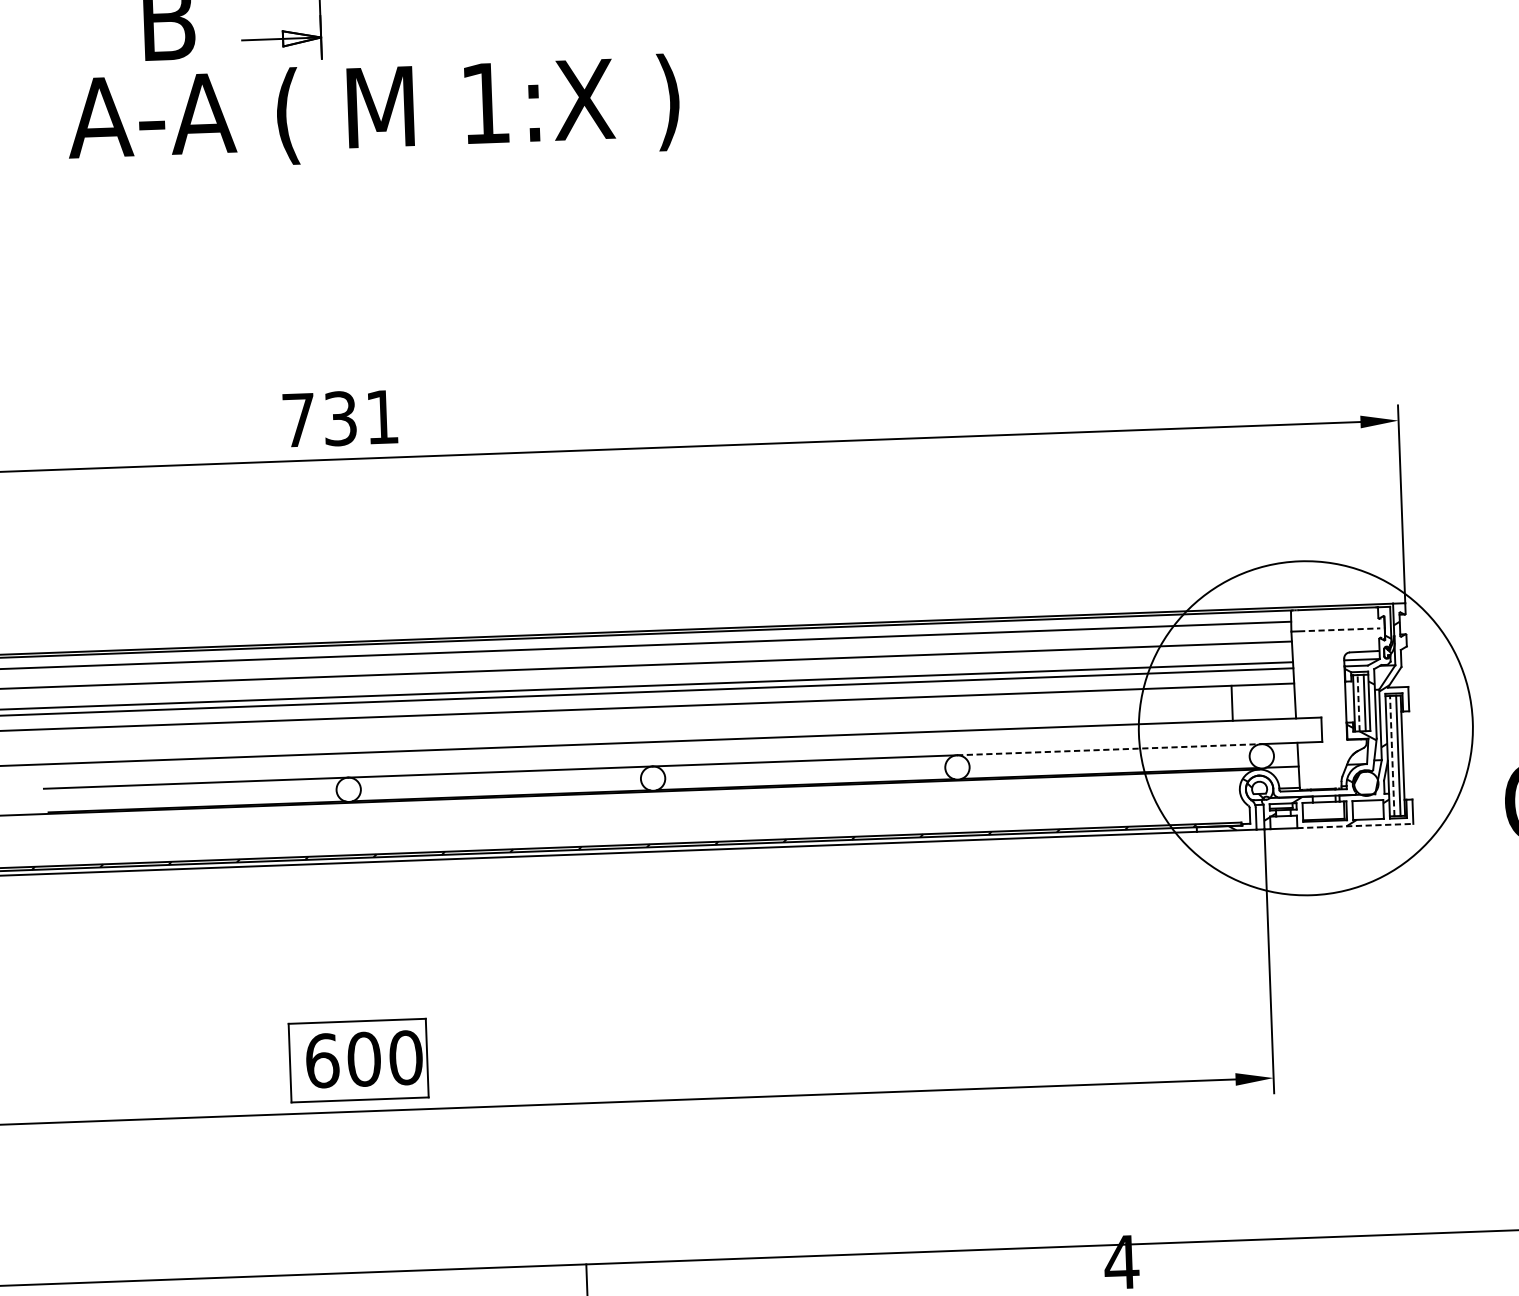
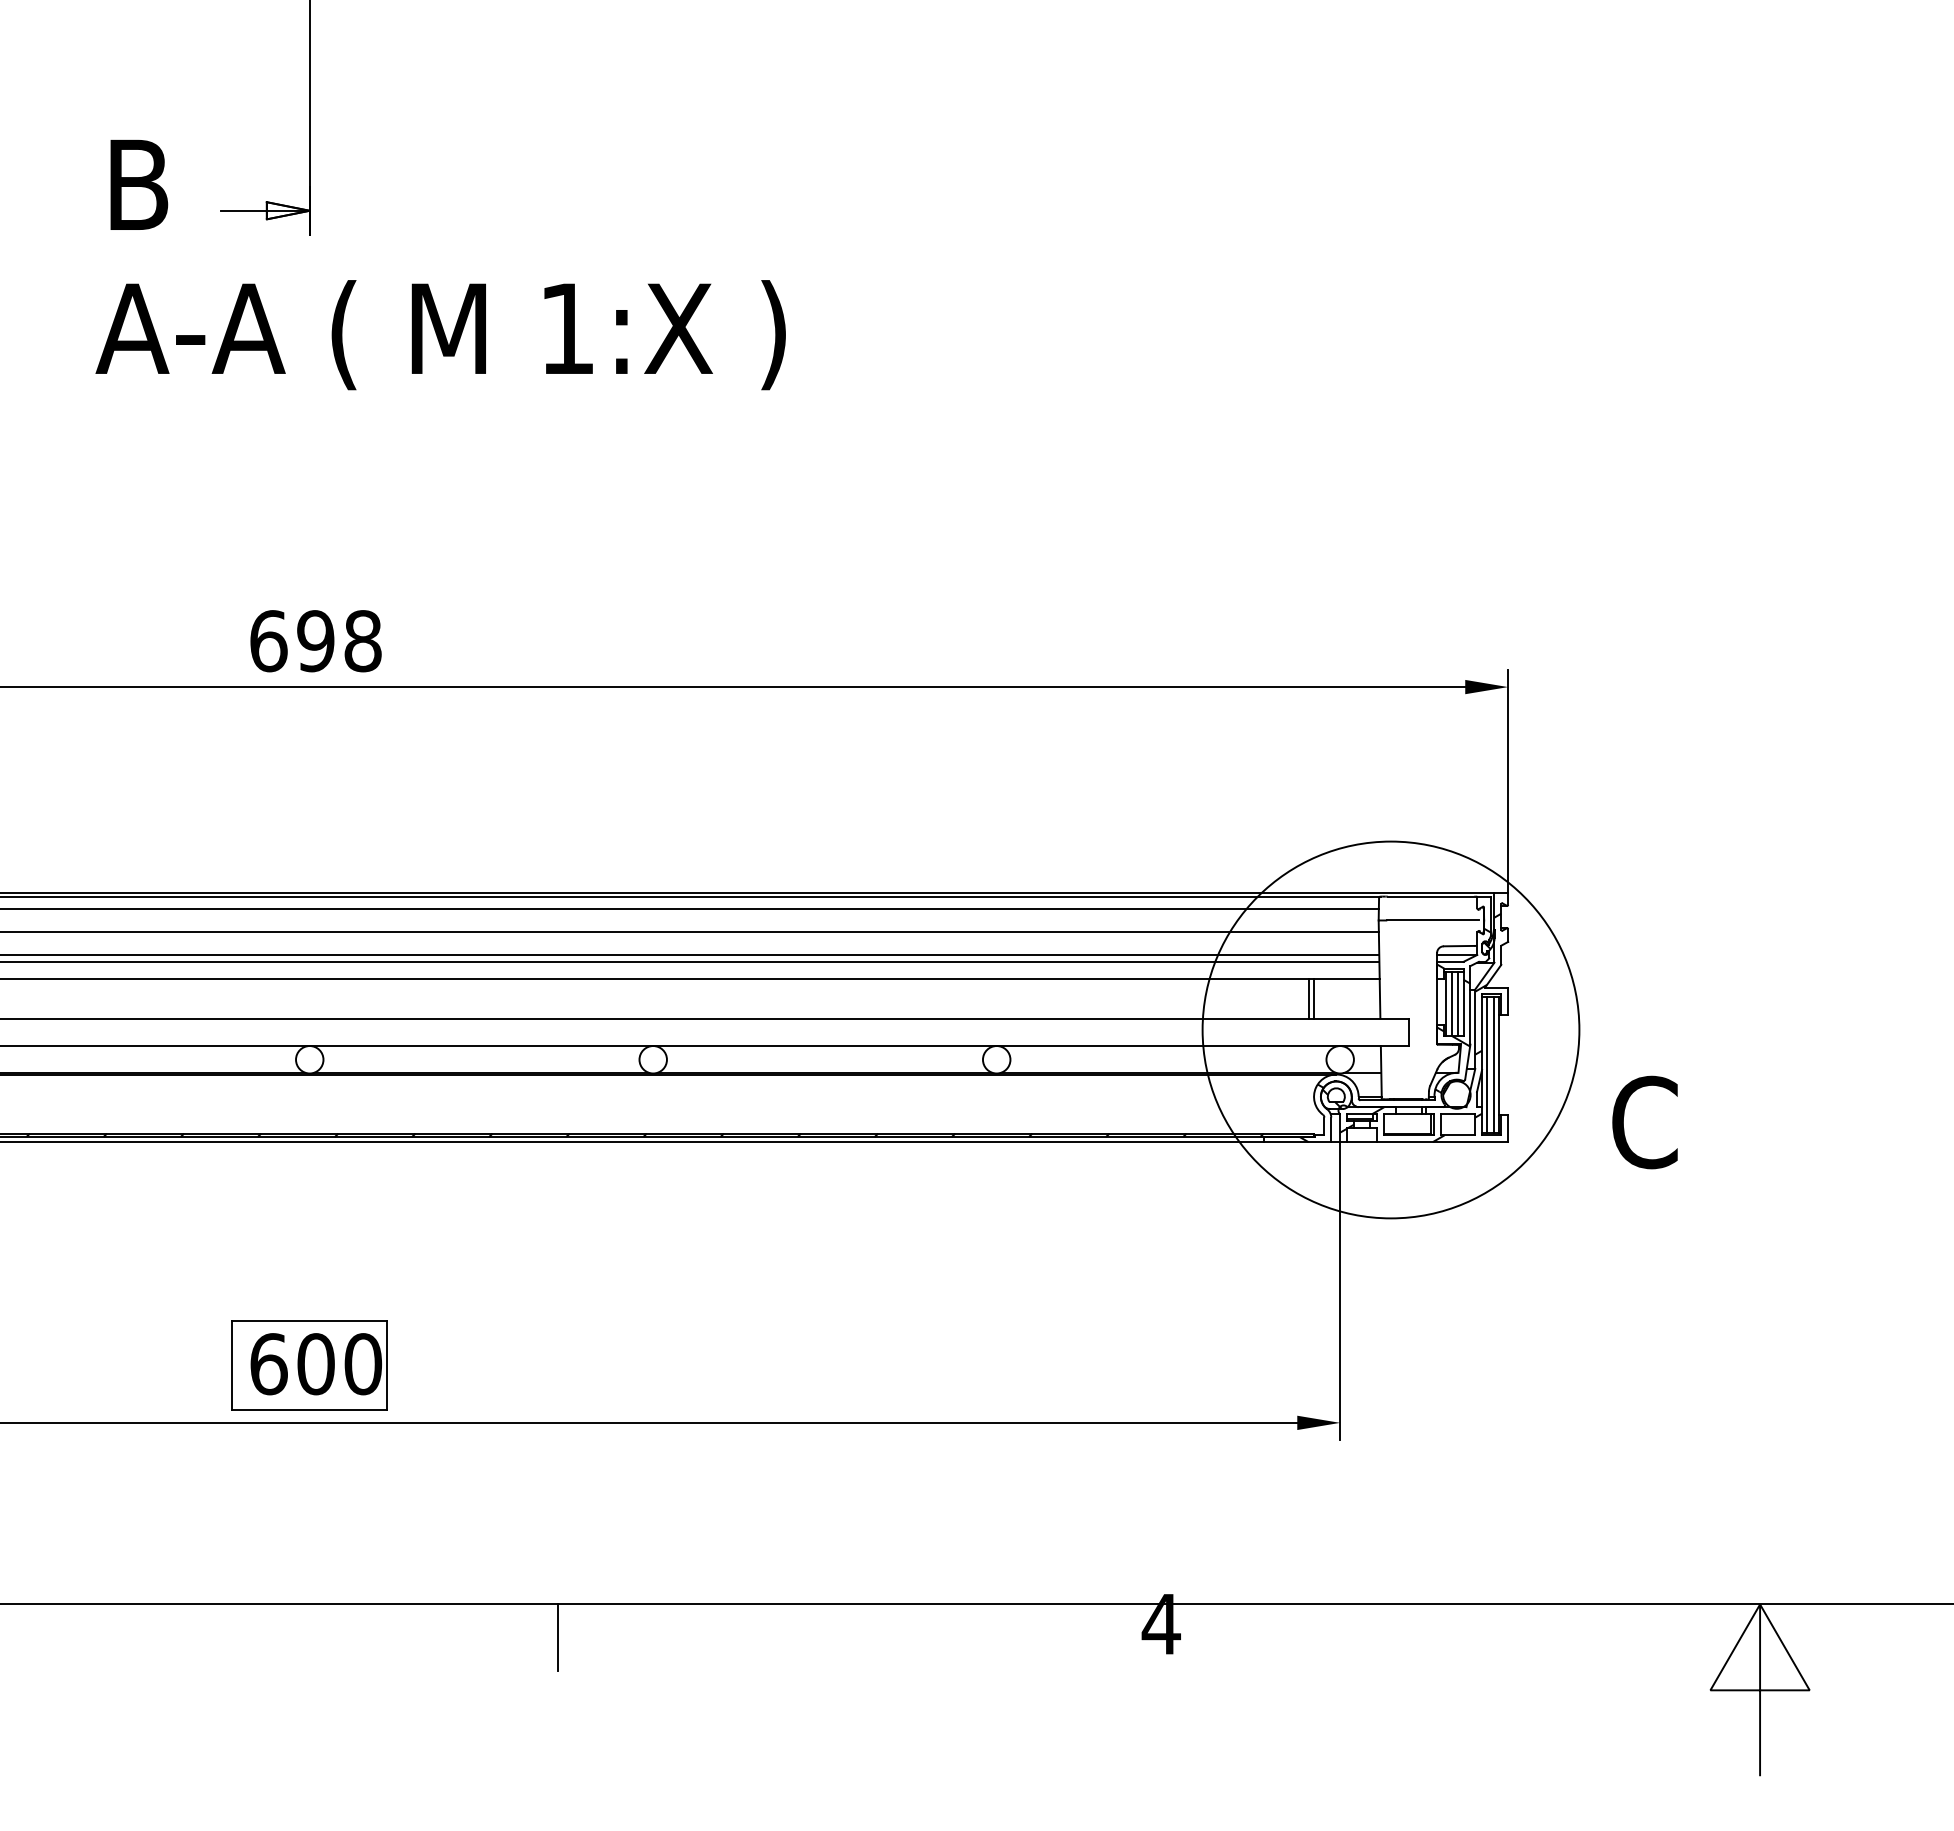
text: (373, 113) -> (440, 335), moved
text: (340, 418) -> (315, 641), 731 -> 698
line: (1339, 629) -> (1433, 920), dashed -> solid
line: (1237, 702) -> (1314, 998), added
line: (1358, 702) -> (1451, 1003), dashed -> solid
line: (1109, 750) -> (1168, 1046), dashed -> solid
line: (1392, 755) -> (1487, 1064), dashed -> solid
line: (1356, 826) -> (1443, 1142), dashed -> solid

